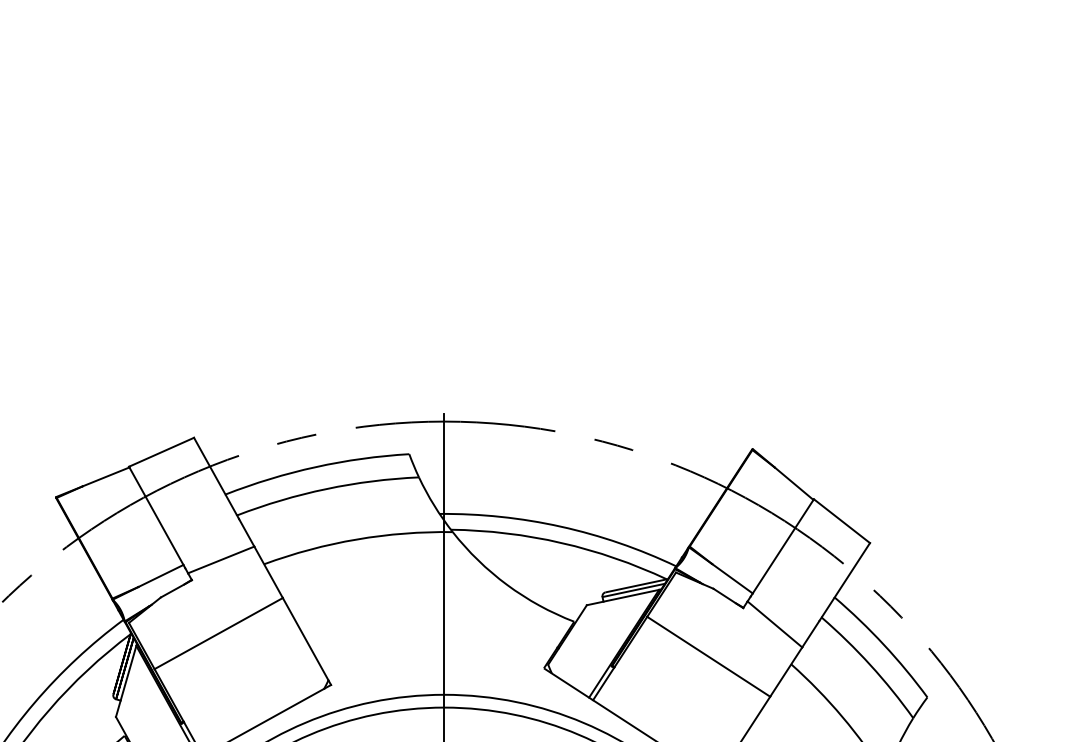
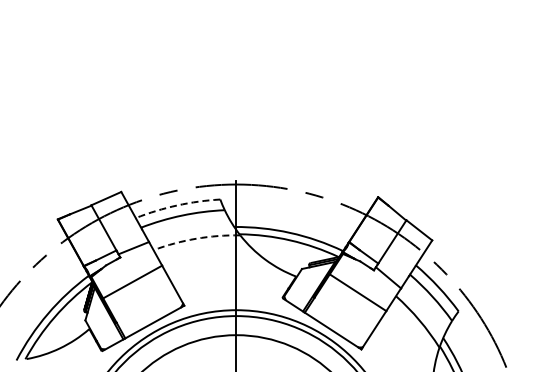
arc: (316, 467) -> (177, 205), solid -> dashed
arc: (357, 538) -> (196, 238), solid -> dashed

